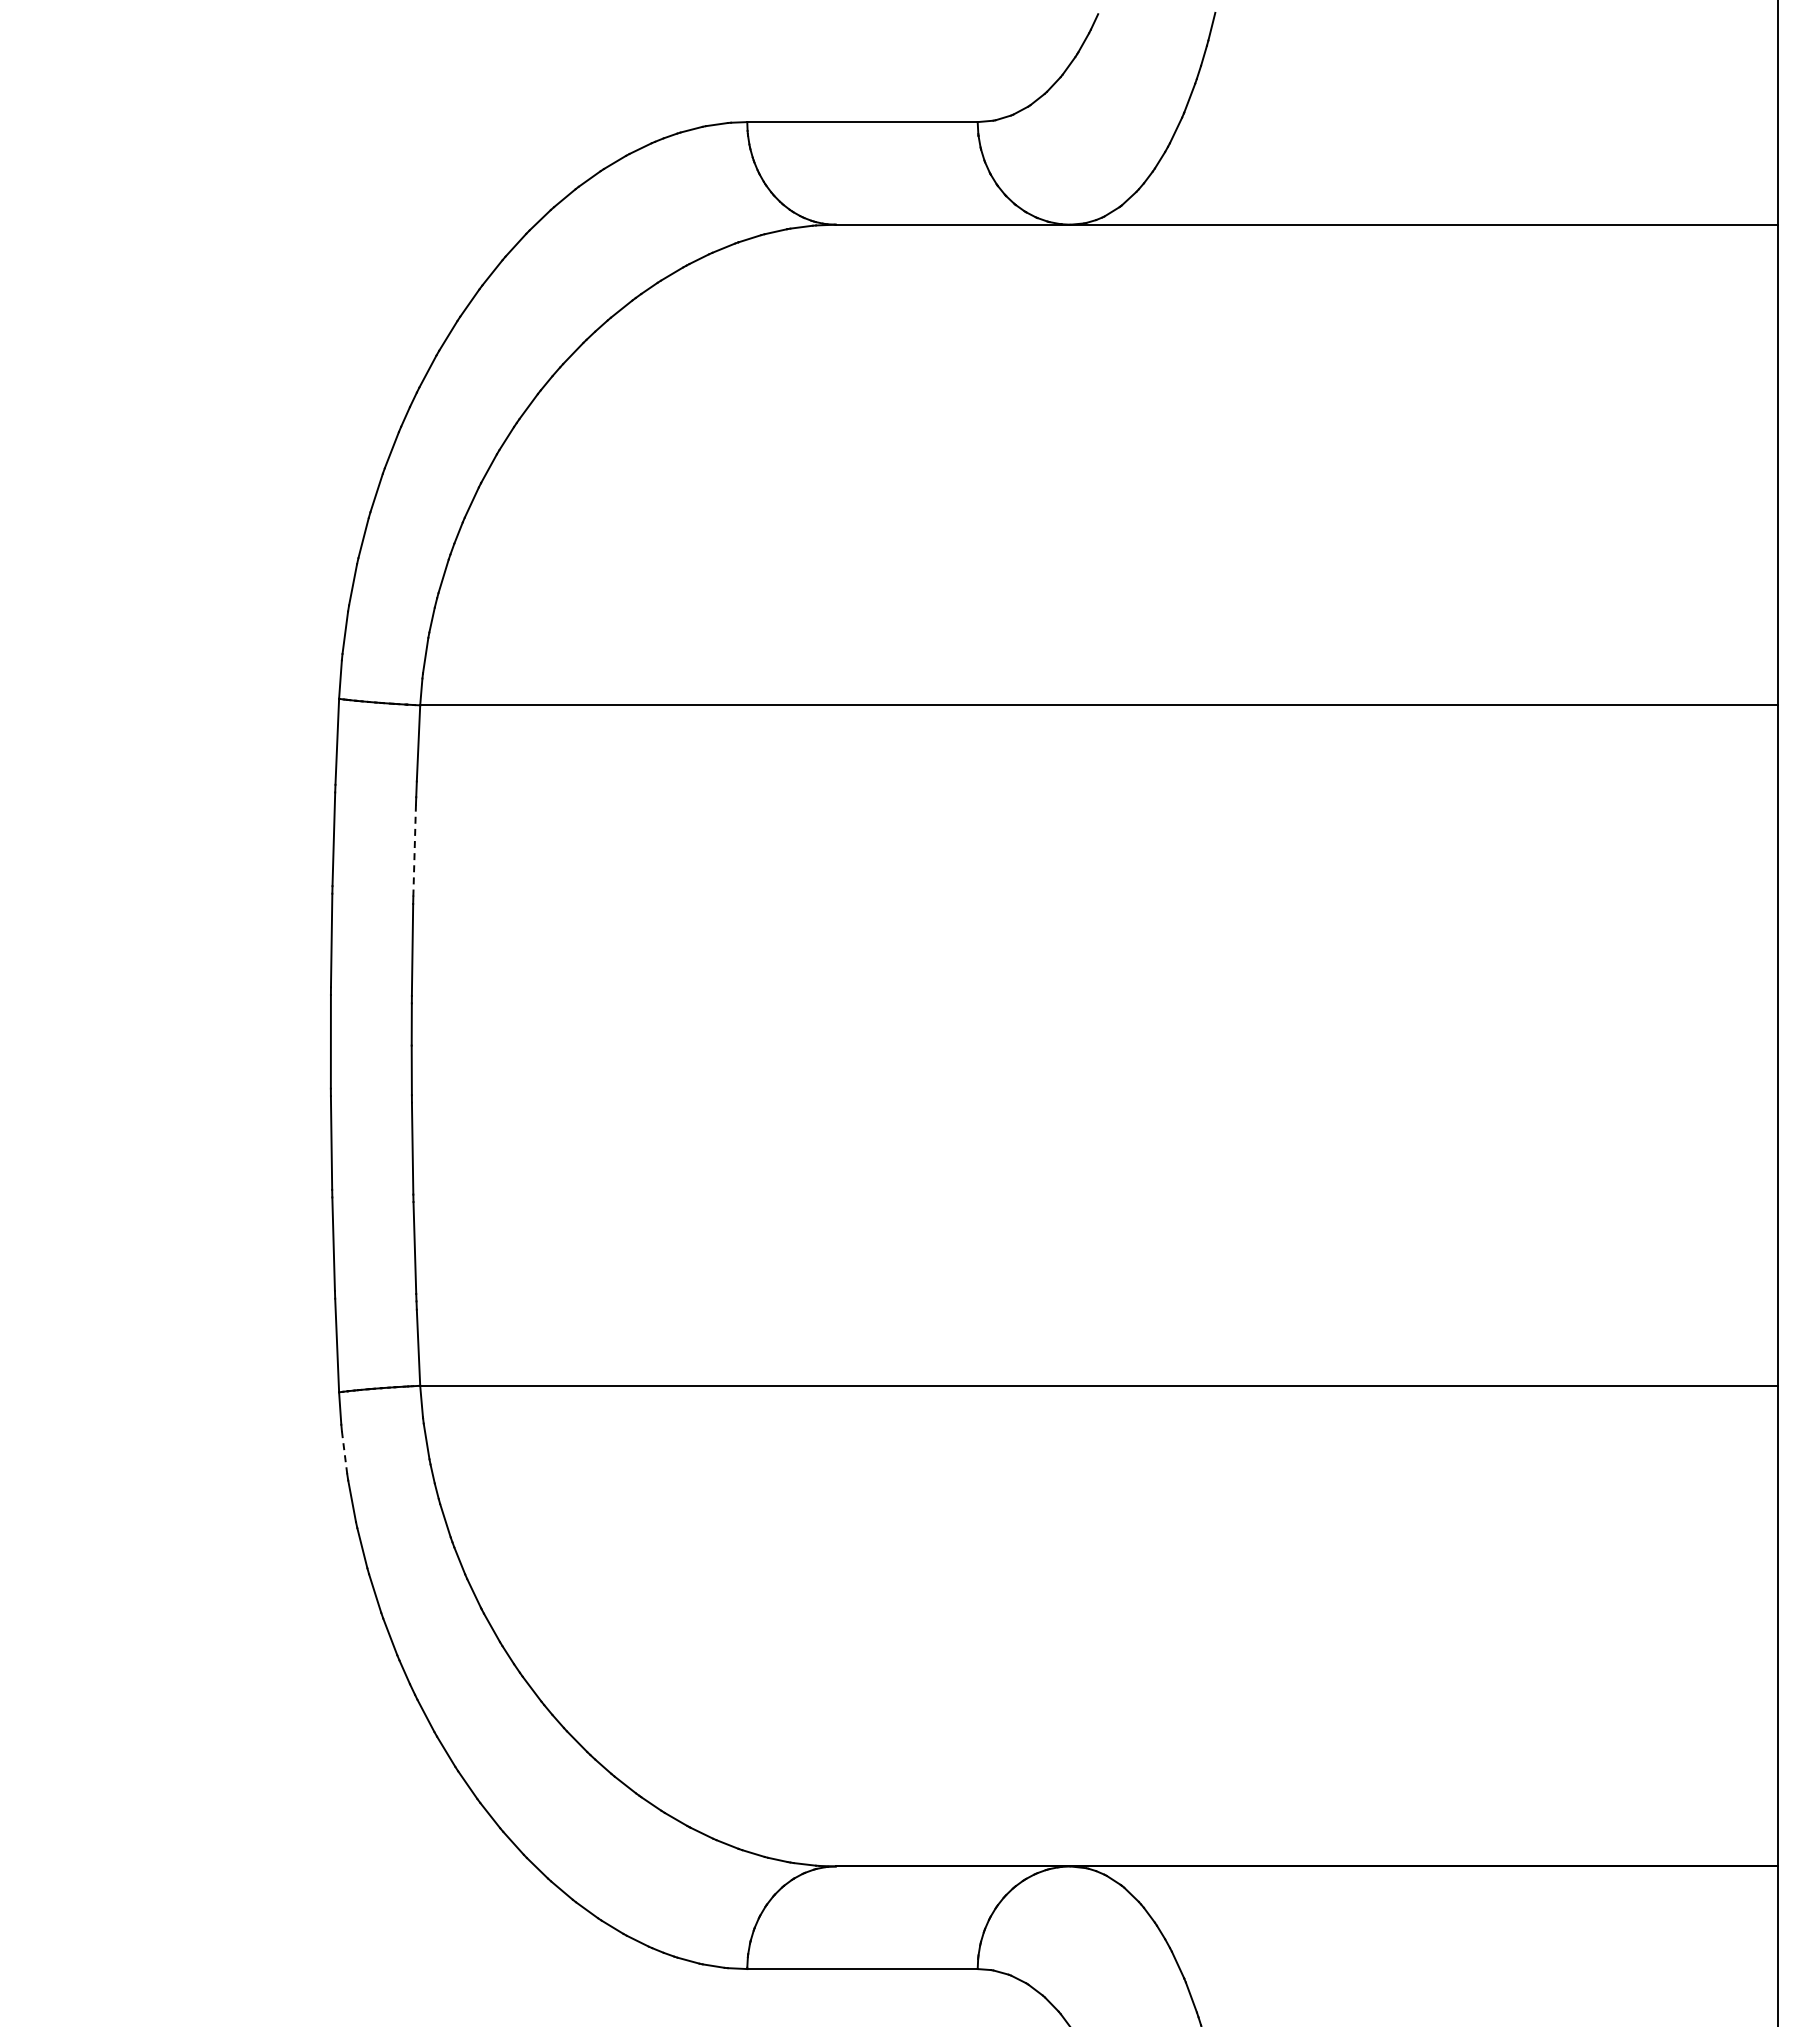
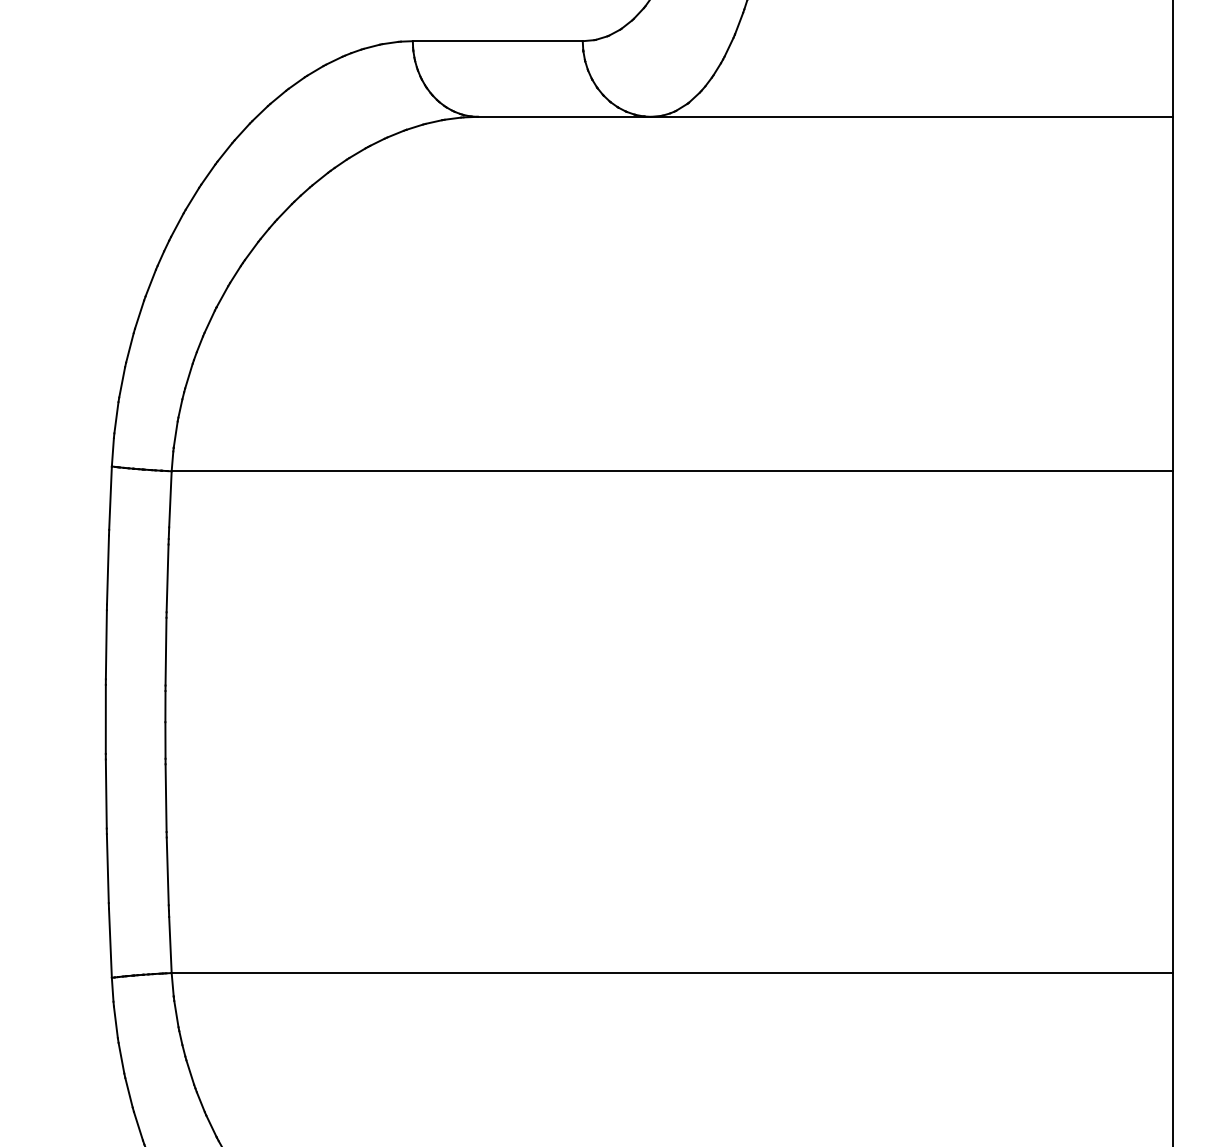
line: (414, 850) -> (167, 578), dashed -> solid
line: (344, 1452) -> (115, 1022), dashed -> solid

